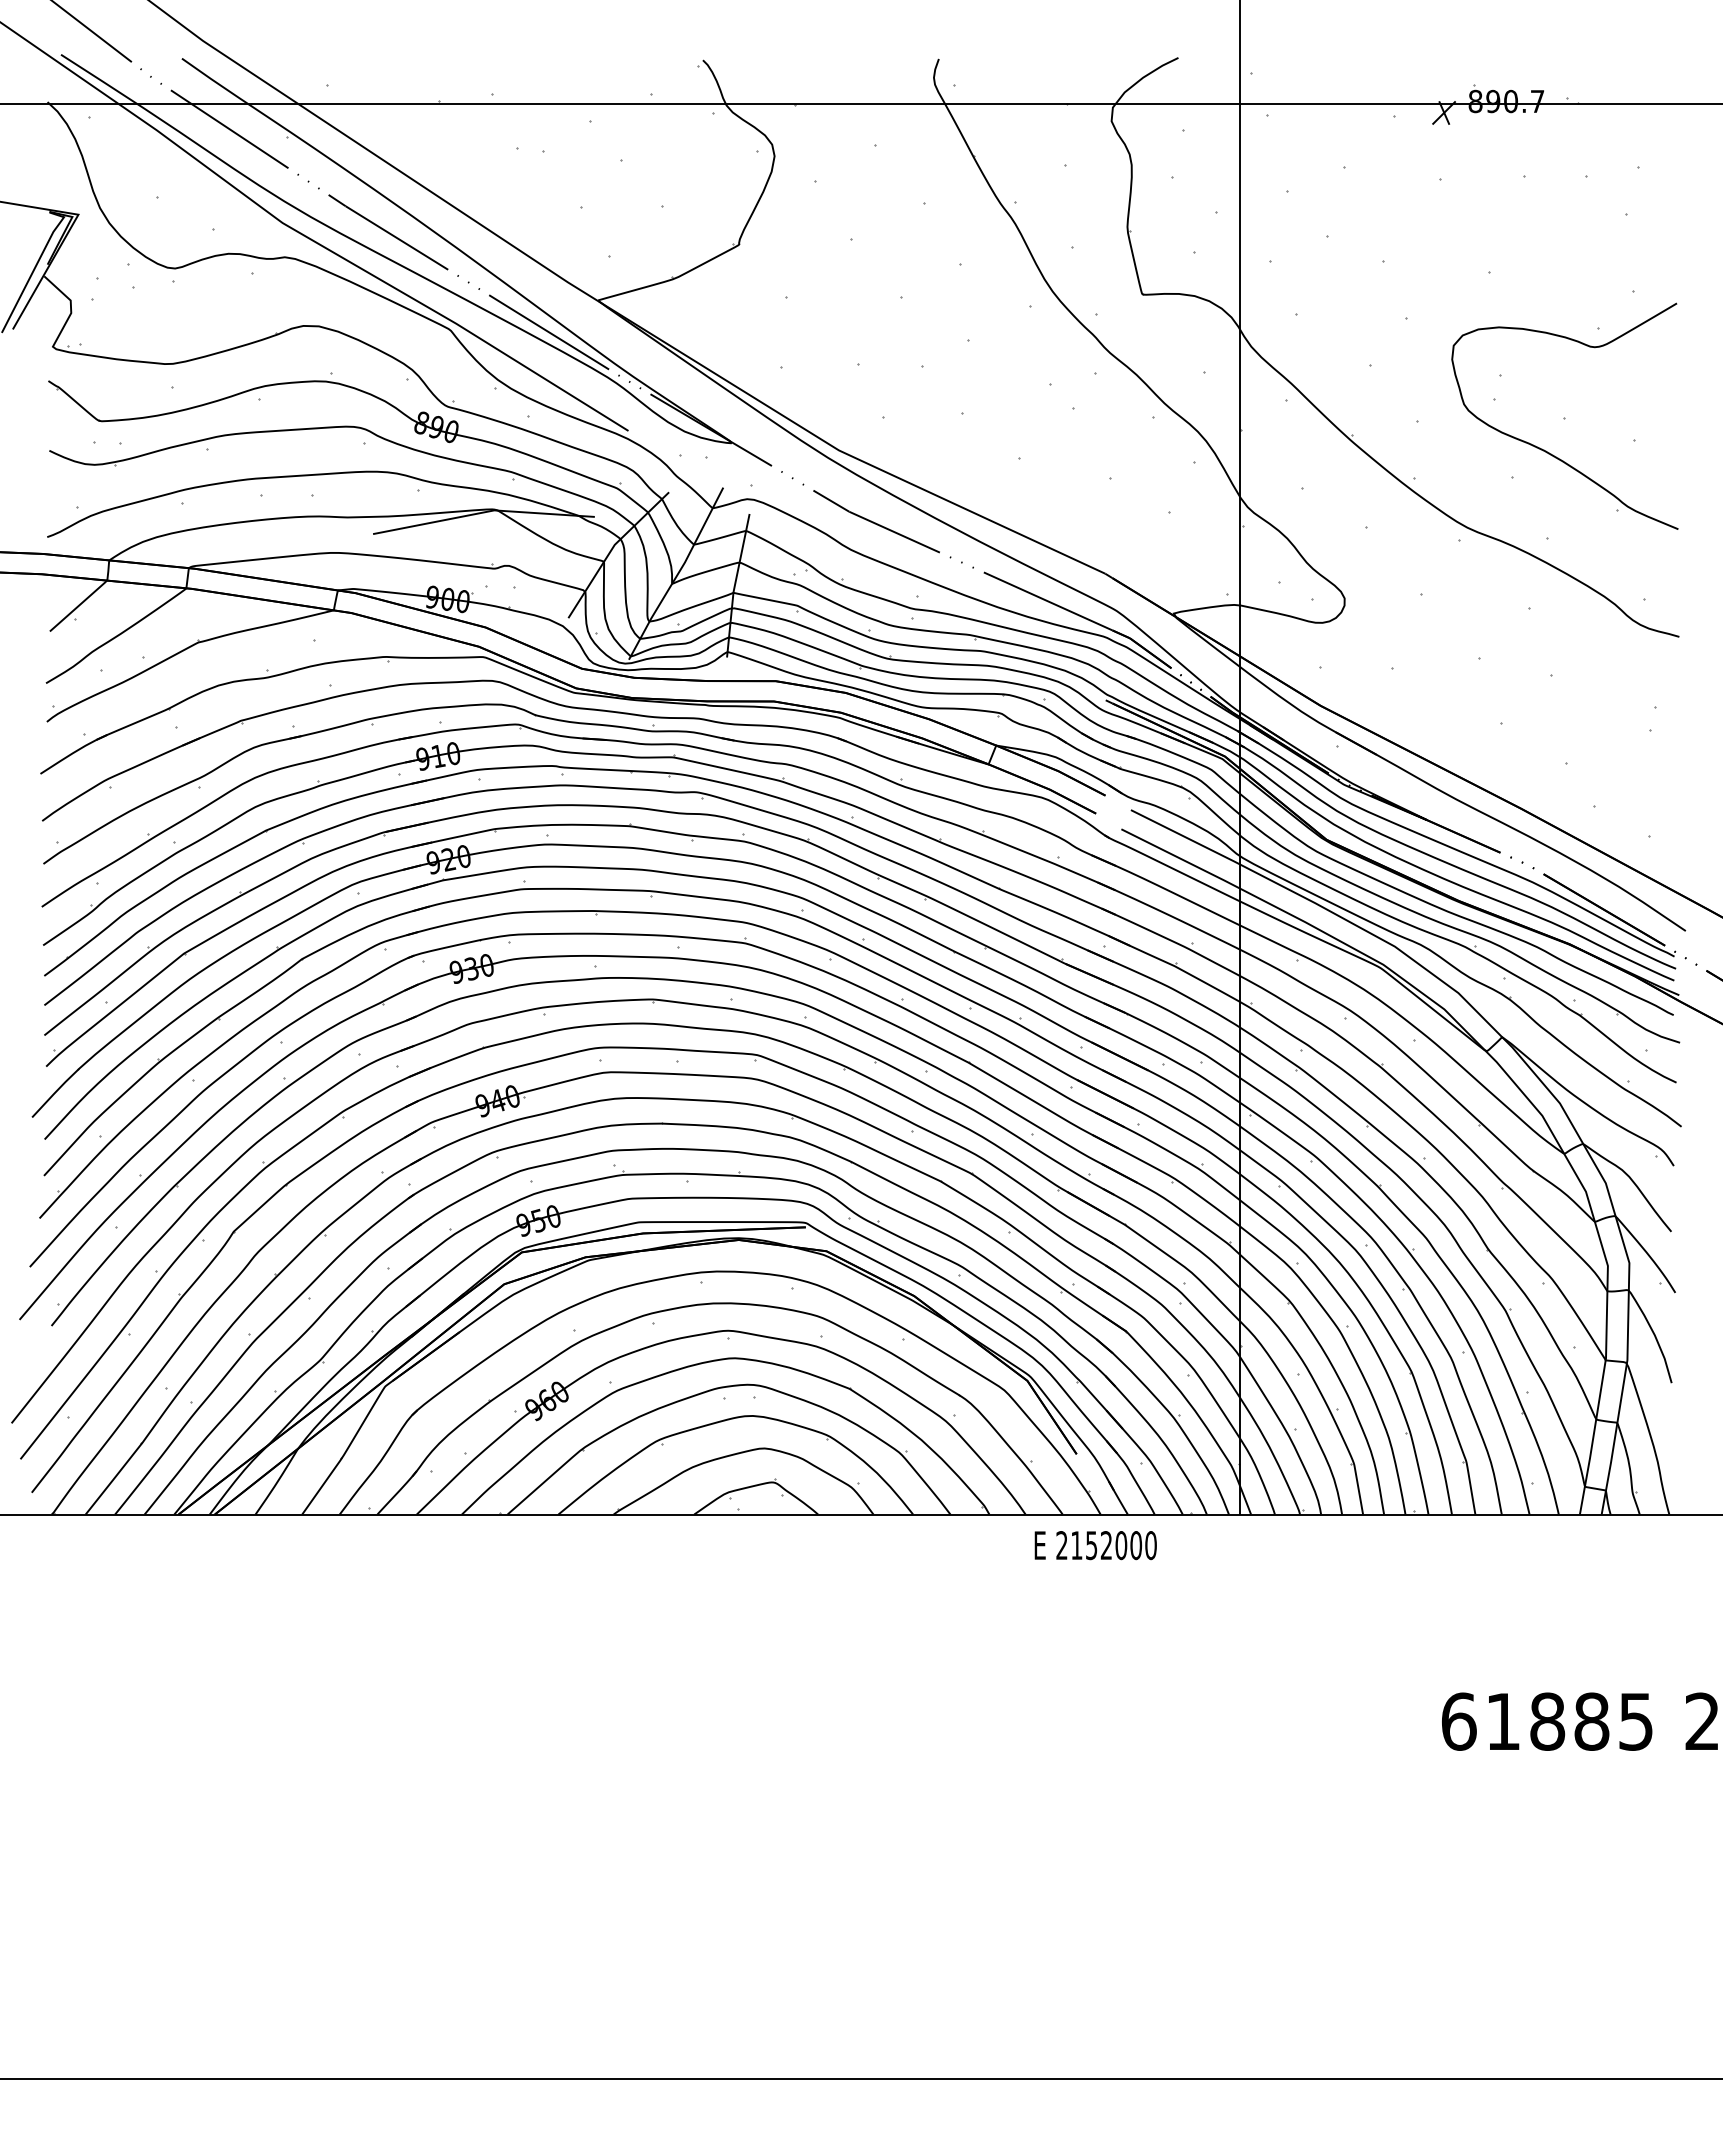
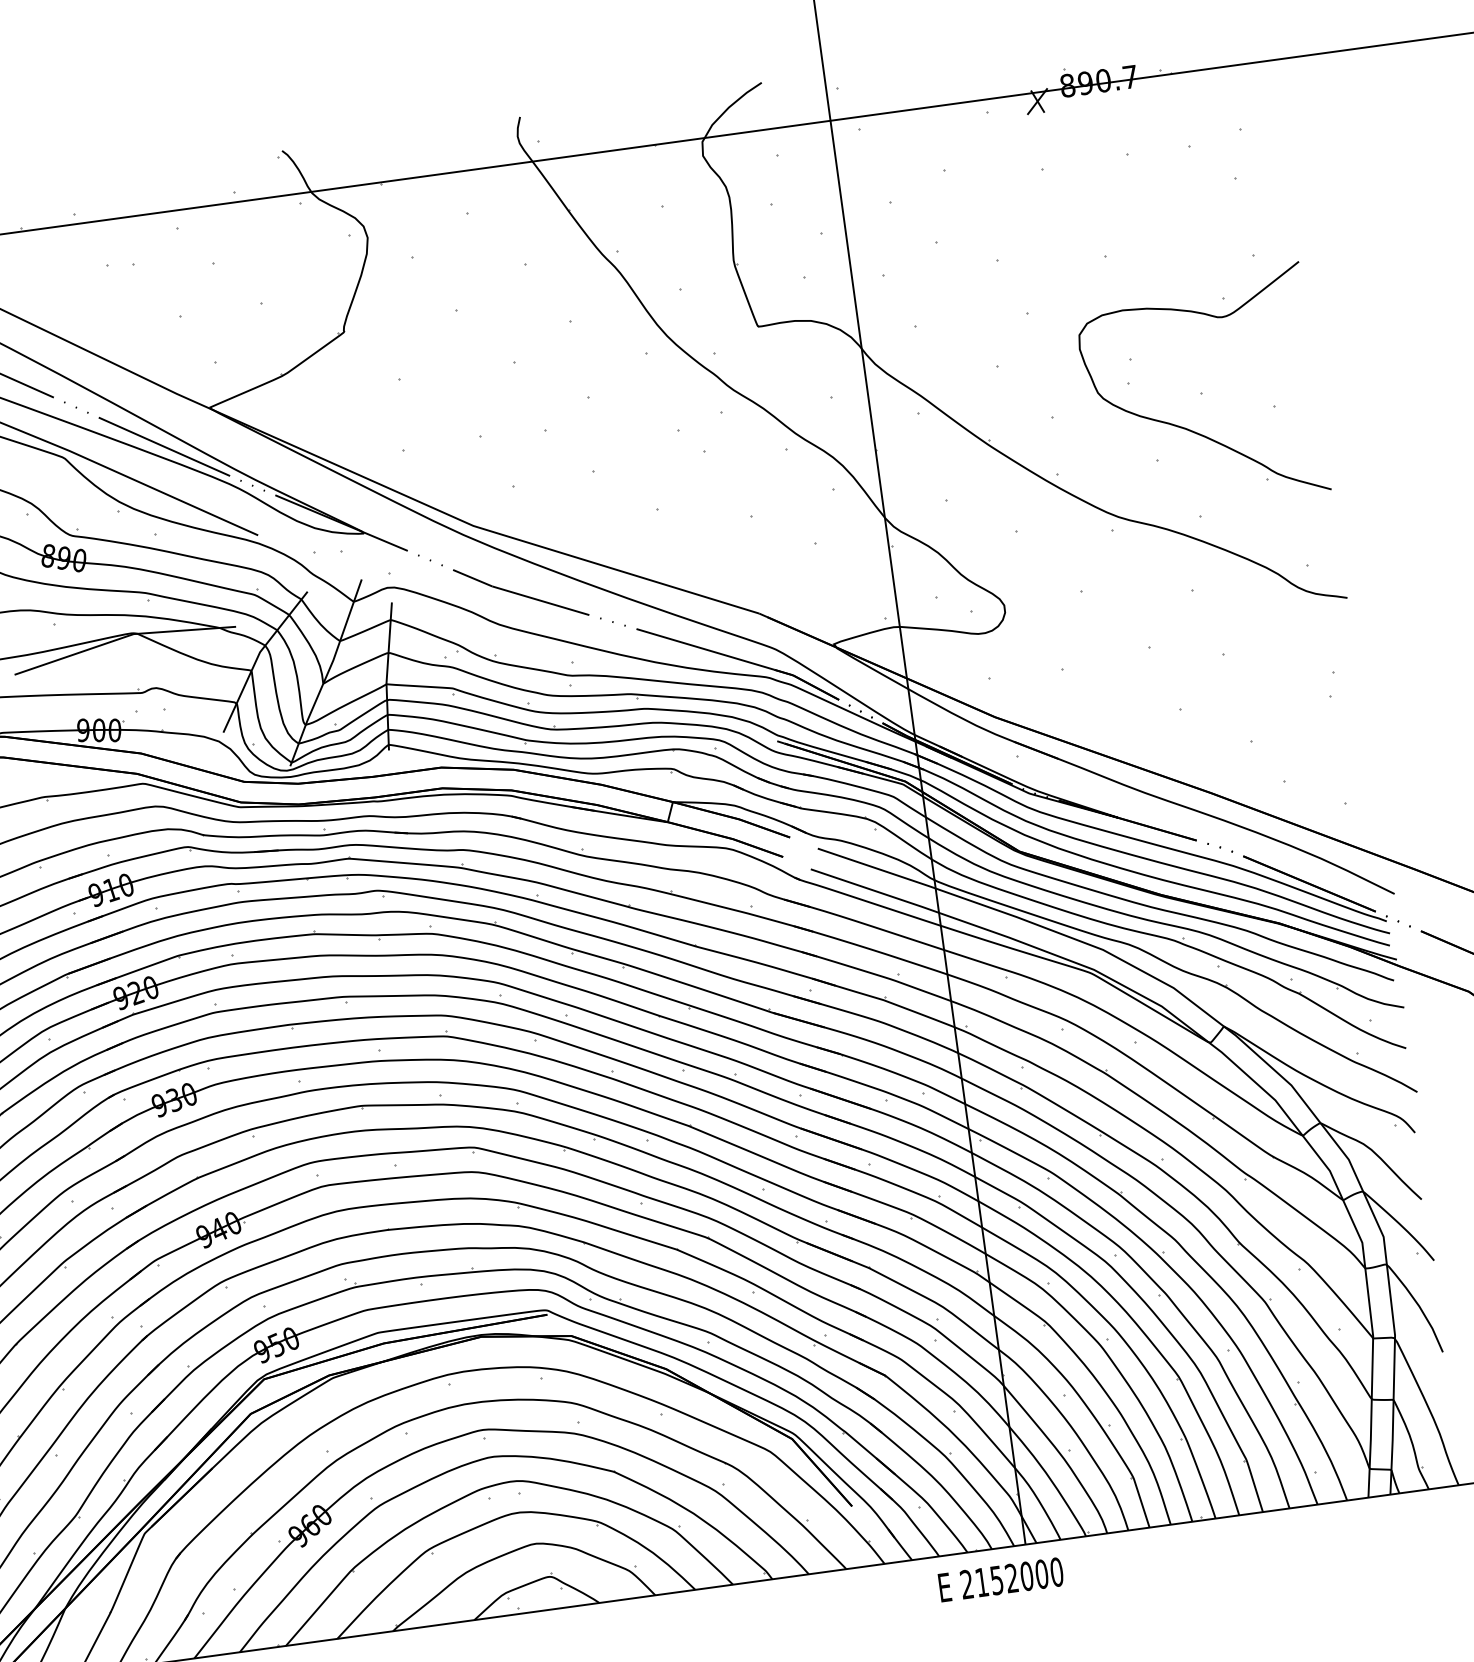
text: (1095, 1545) -> (1000, 1579), moved

